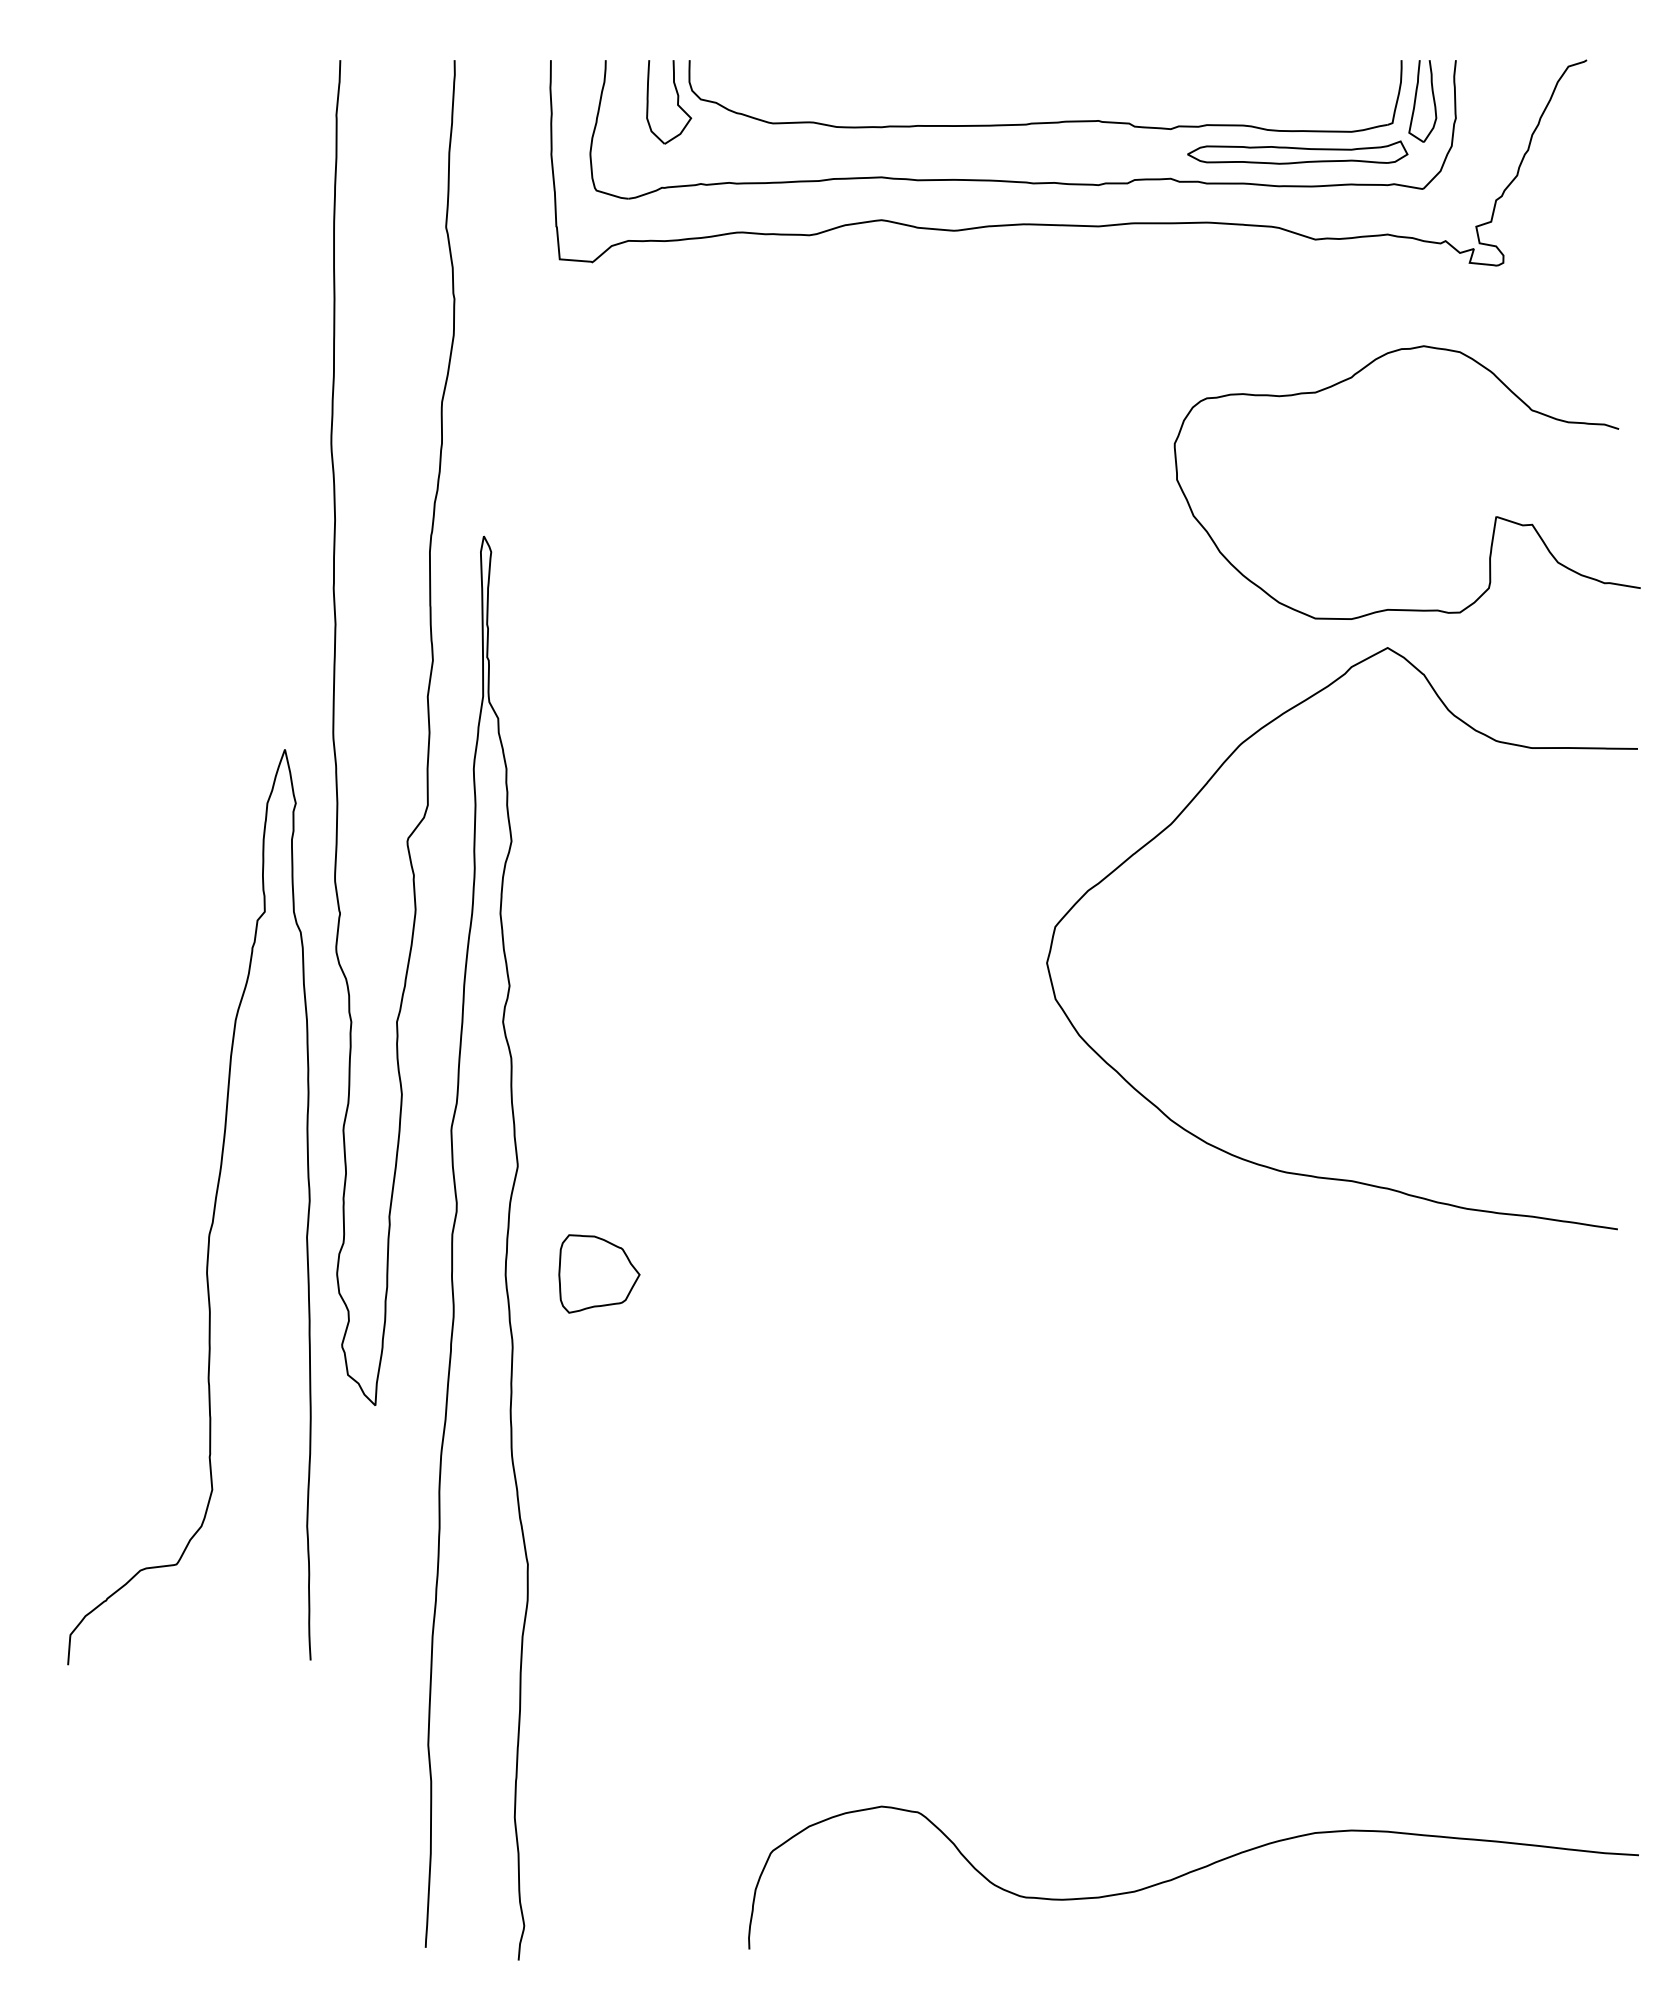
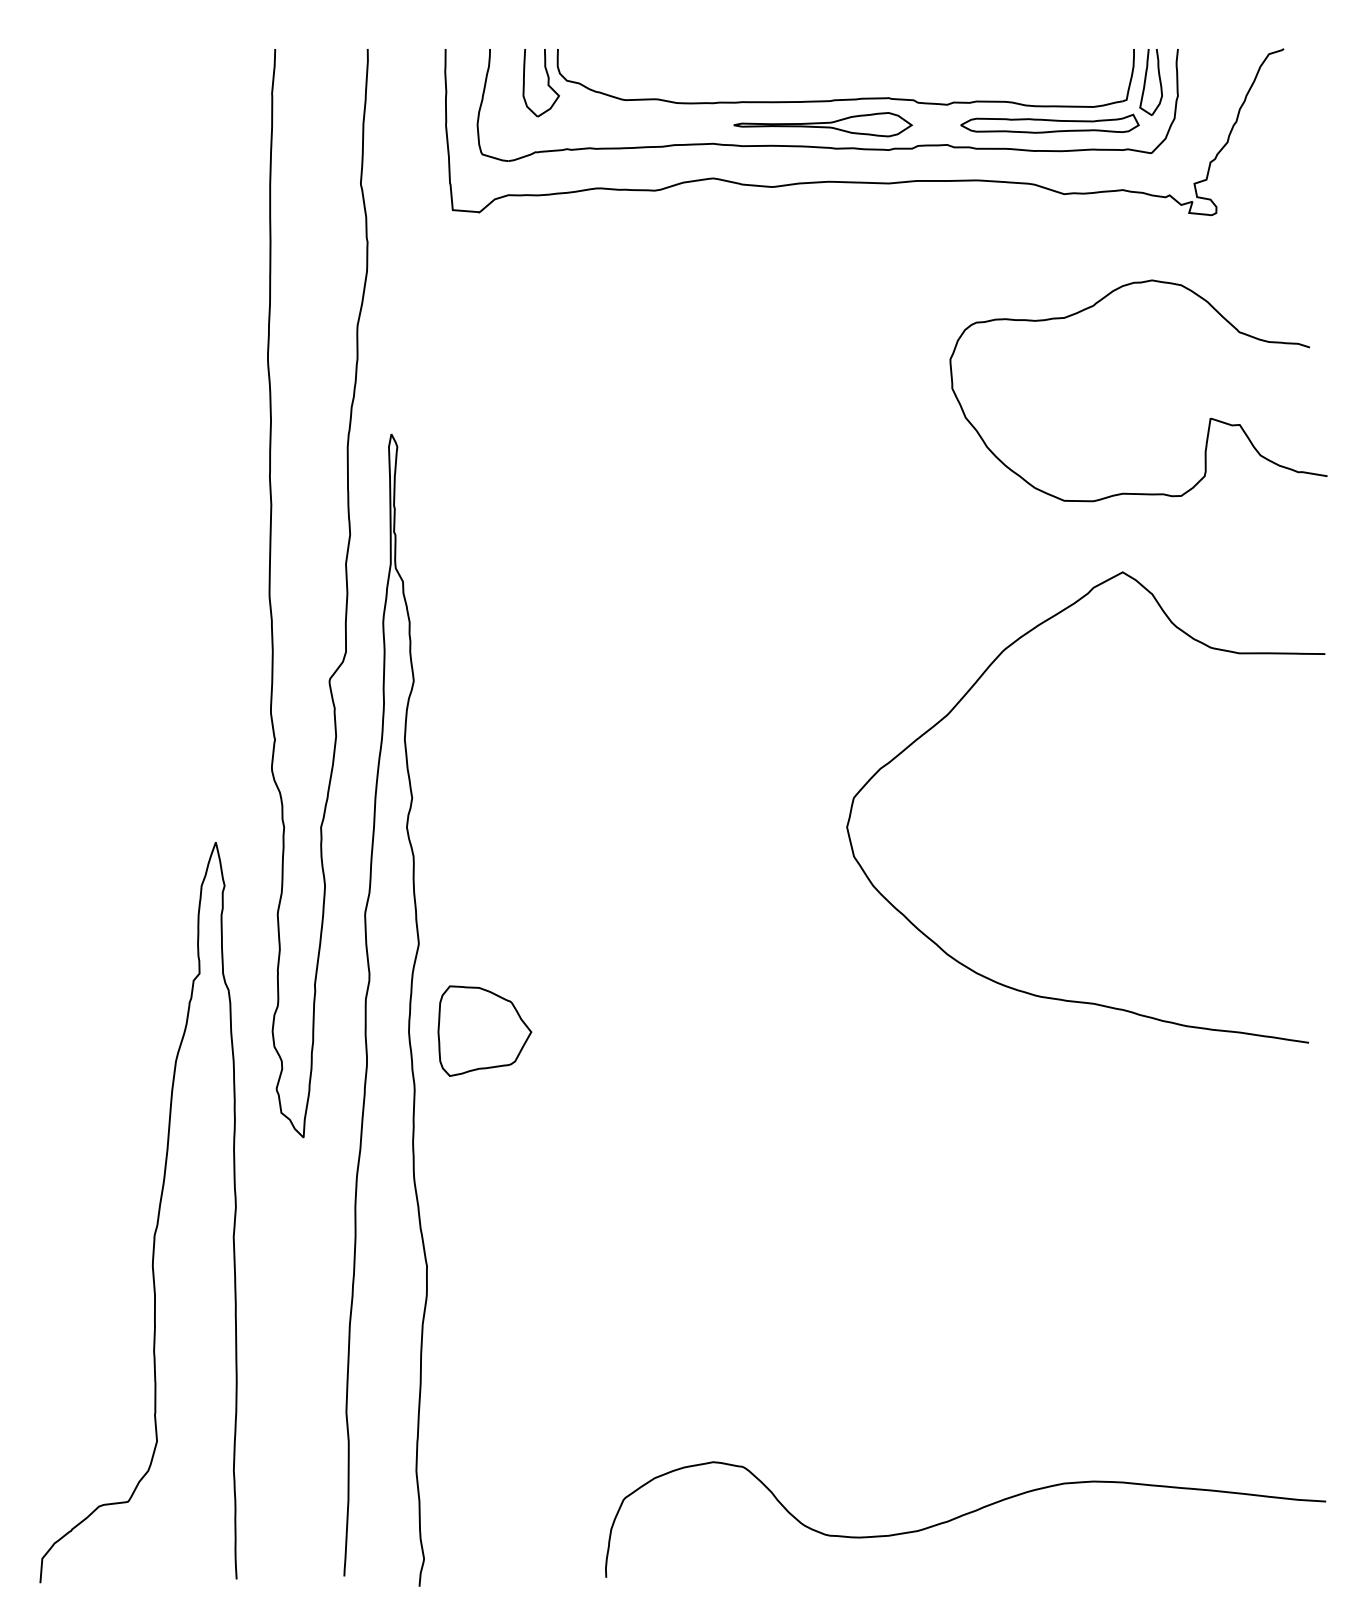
part: (1017, 153) -> (823, 124), added
curve: (1188, 806) -> (961, 700), moved
curve: (213, 1207) -> (158, 1212), moved
part: (599, 1273) -> (484, 1030), size x1.43

